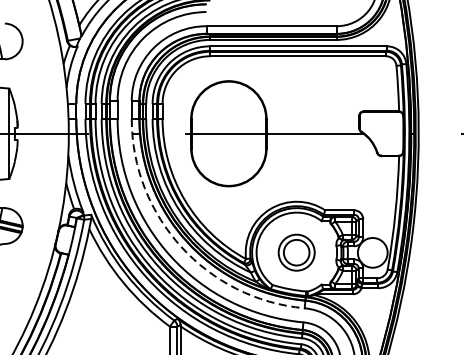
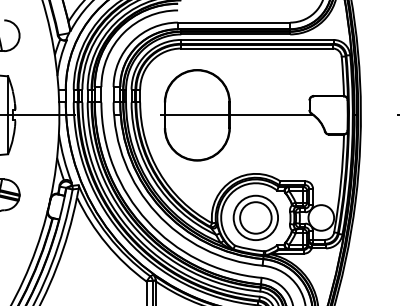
arc: (181, 247) -> (156, 213), dashed -> solid
part: (296, 252) -> (255, 217), size x1.43

